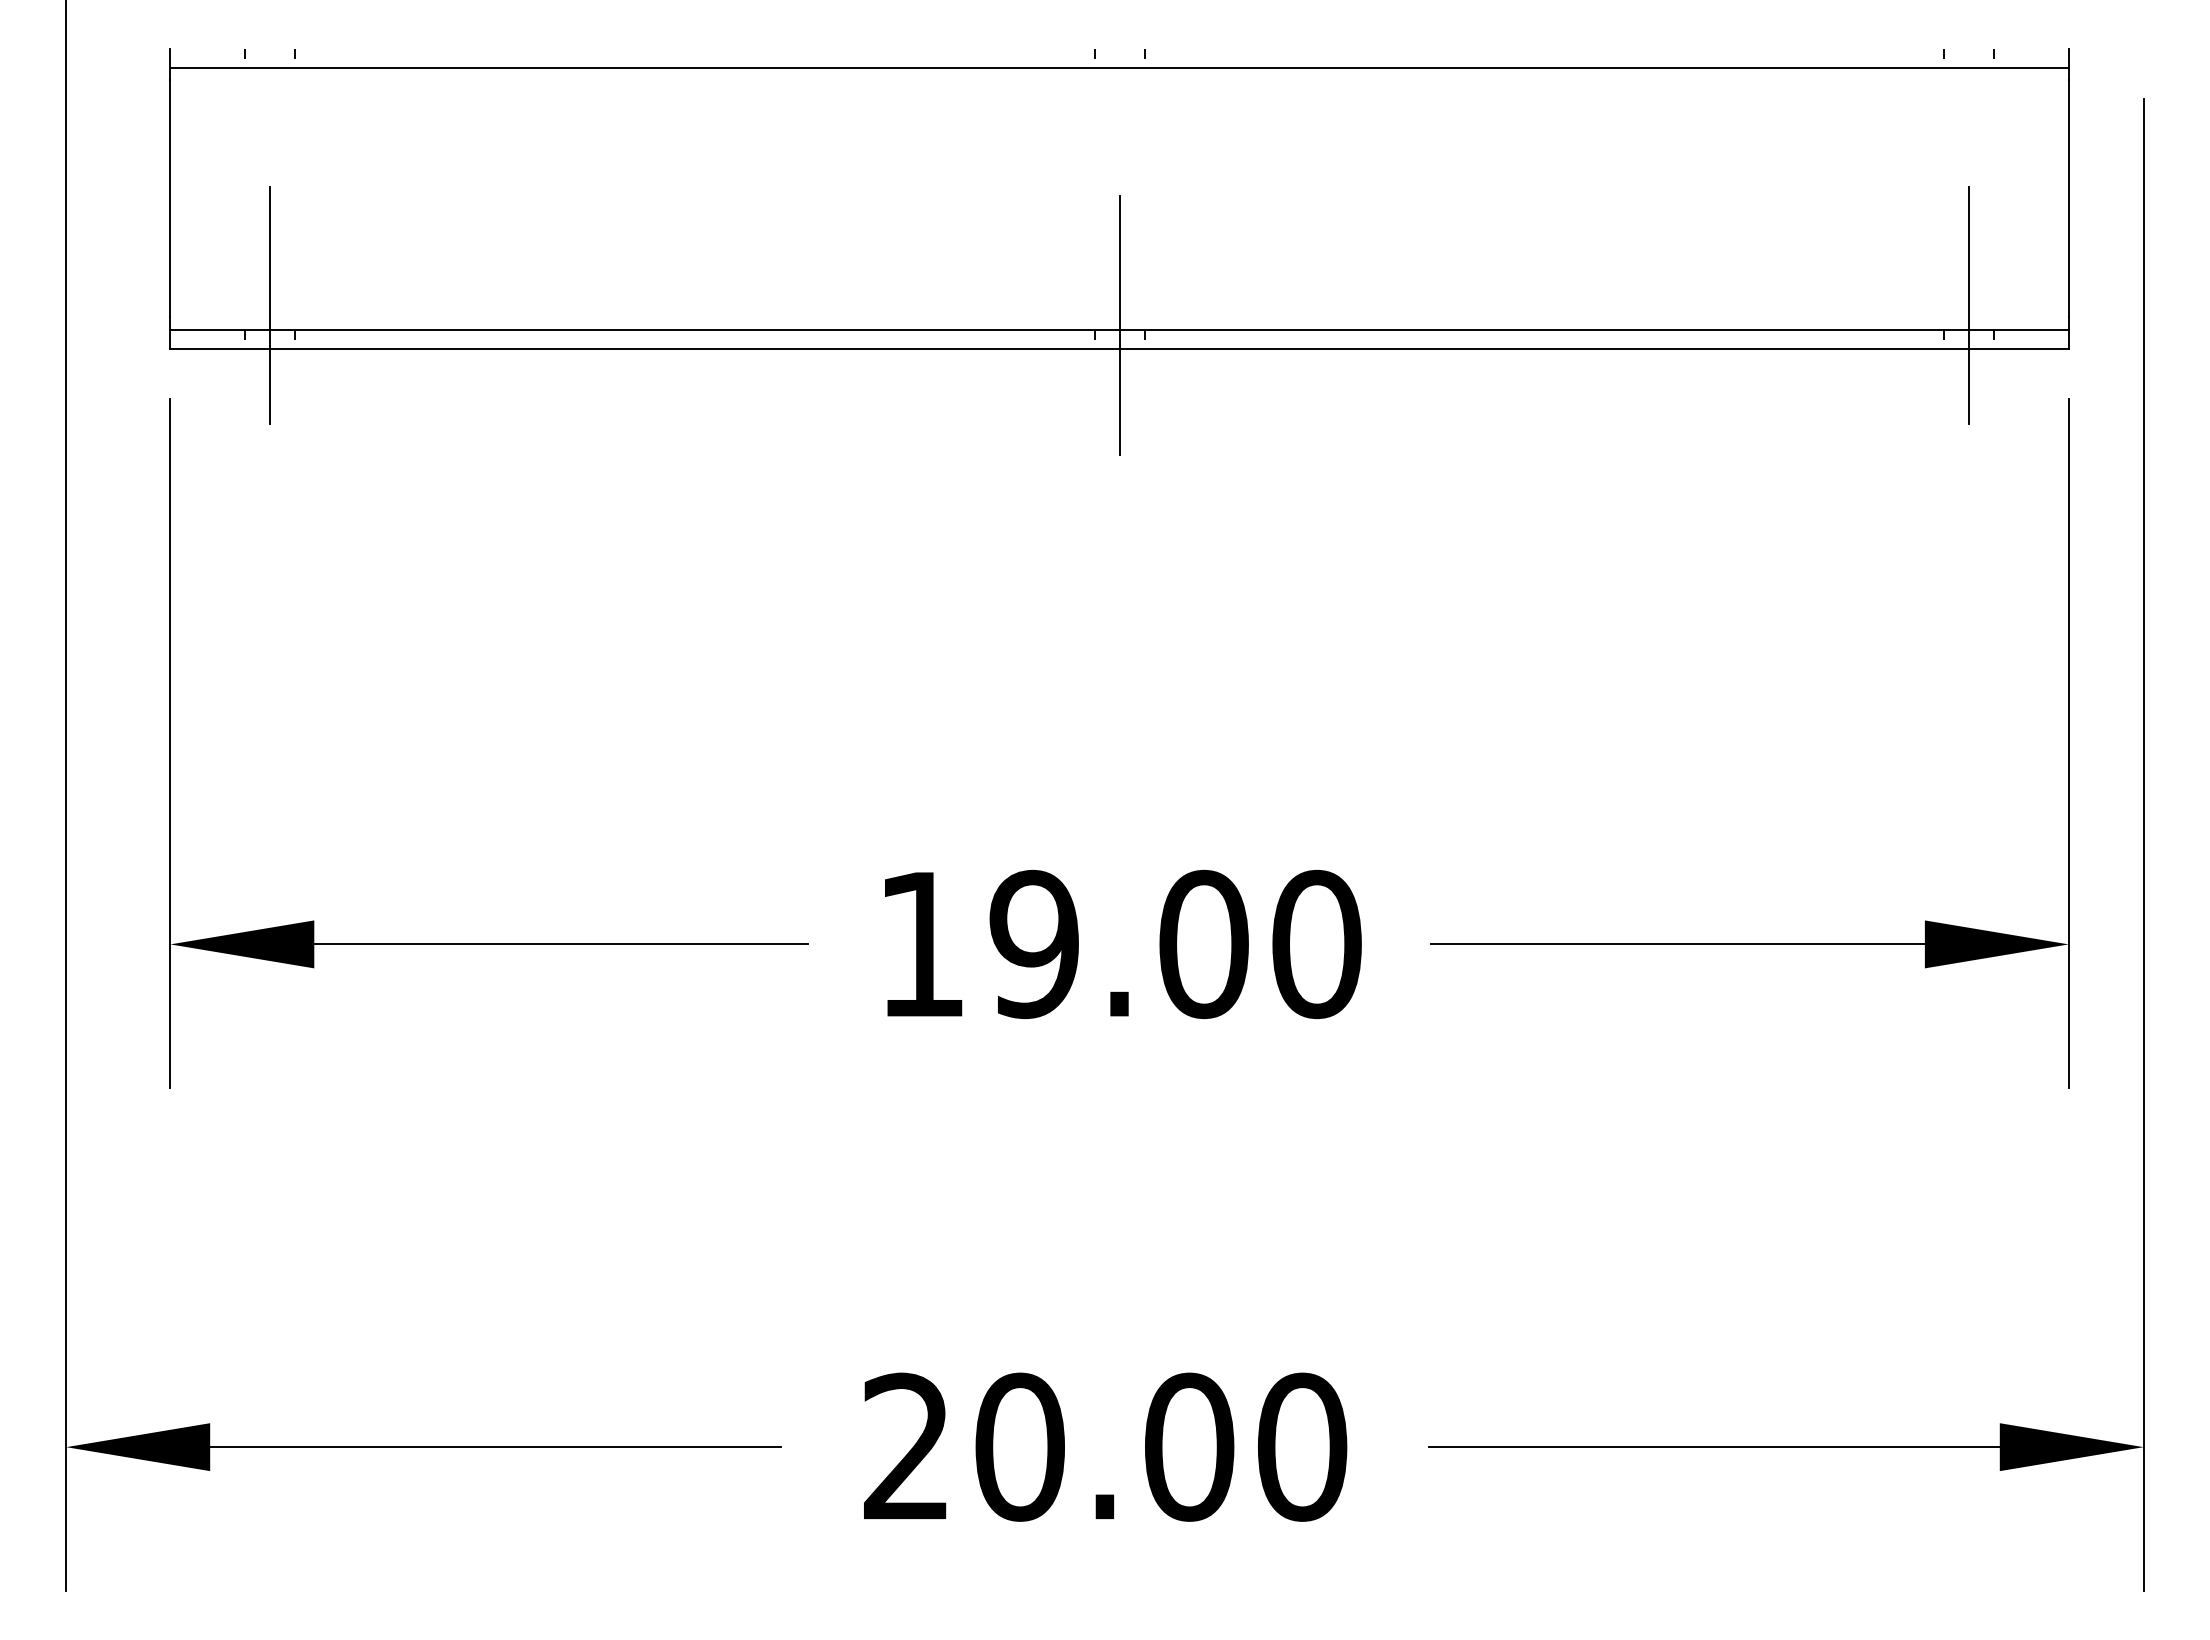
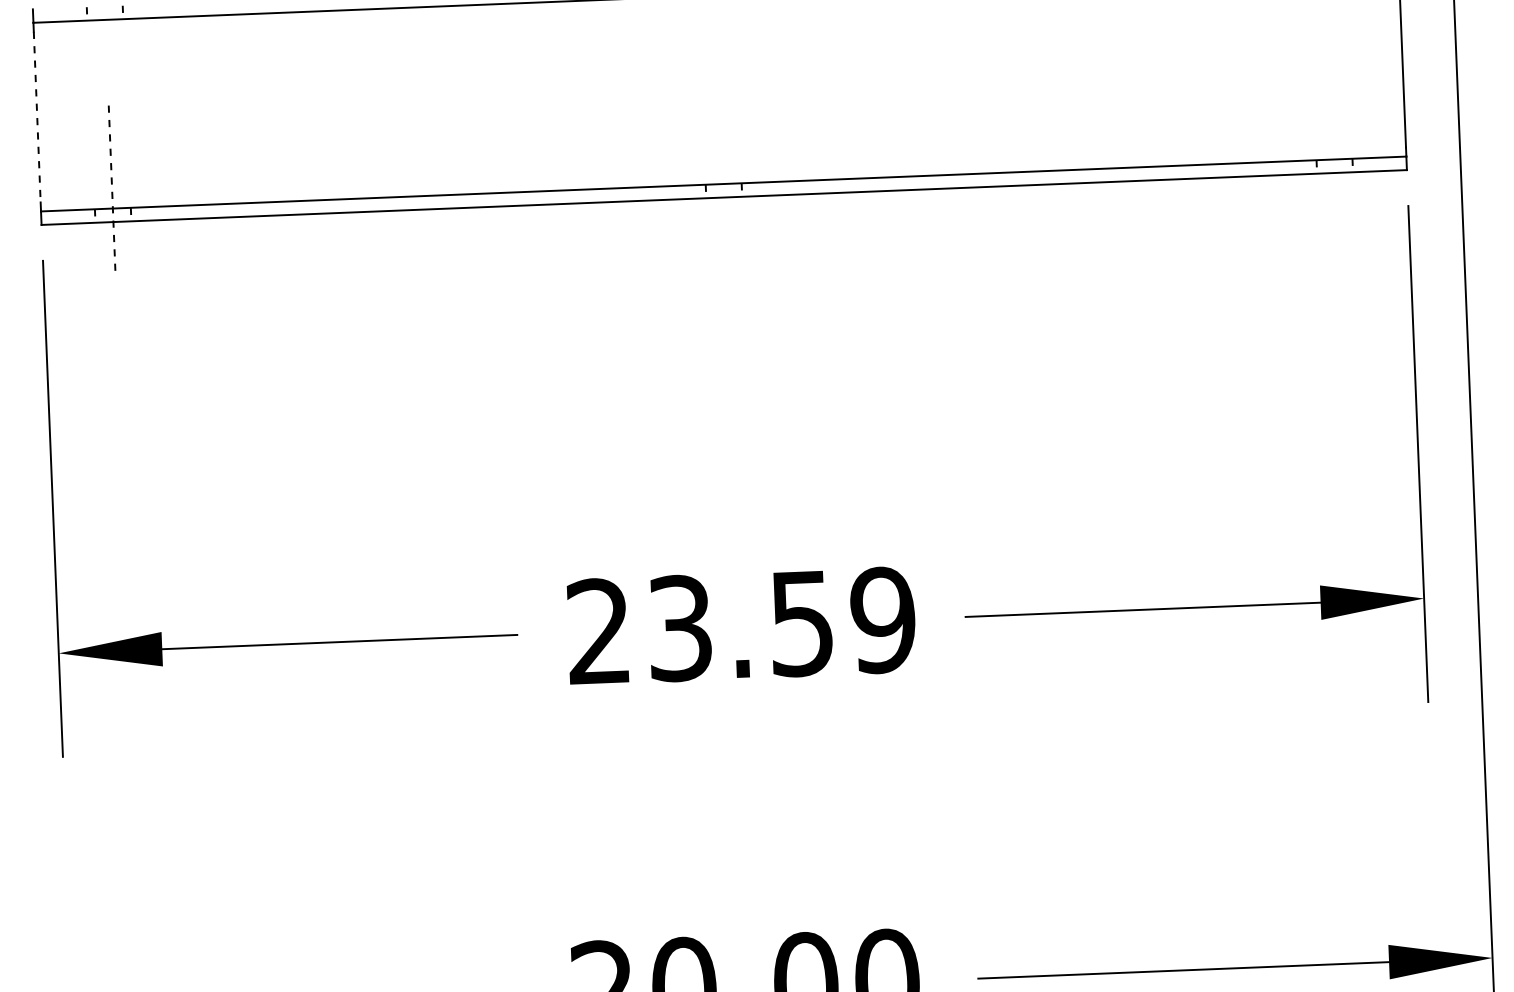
line: (170, 198) -> (37, 116), solid -> dashed
line: (270, 305) -> (112, 190), solid -> dashed
line: (1968, 305) -> (1333, 141), removed
line: (1119, 325) -> (723, 180), removed
text: (1119, 944) -> (741, 626), 19.00 -> 23.59

